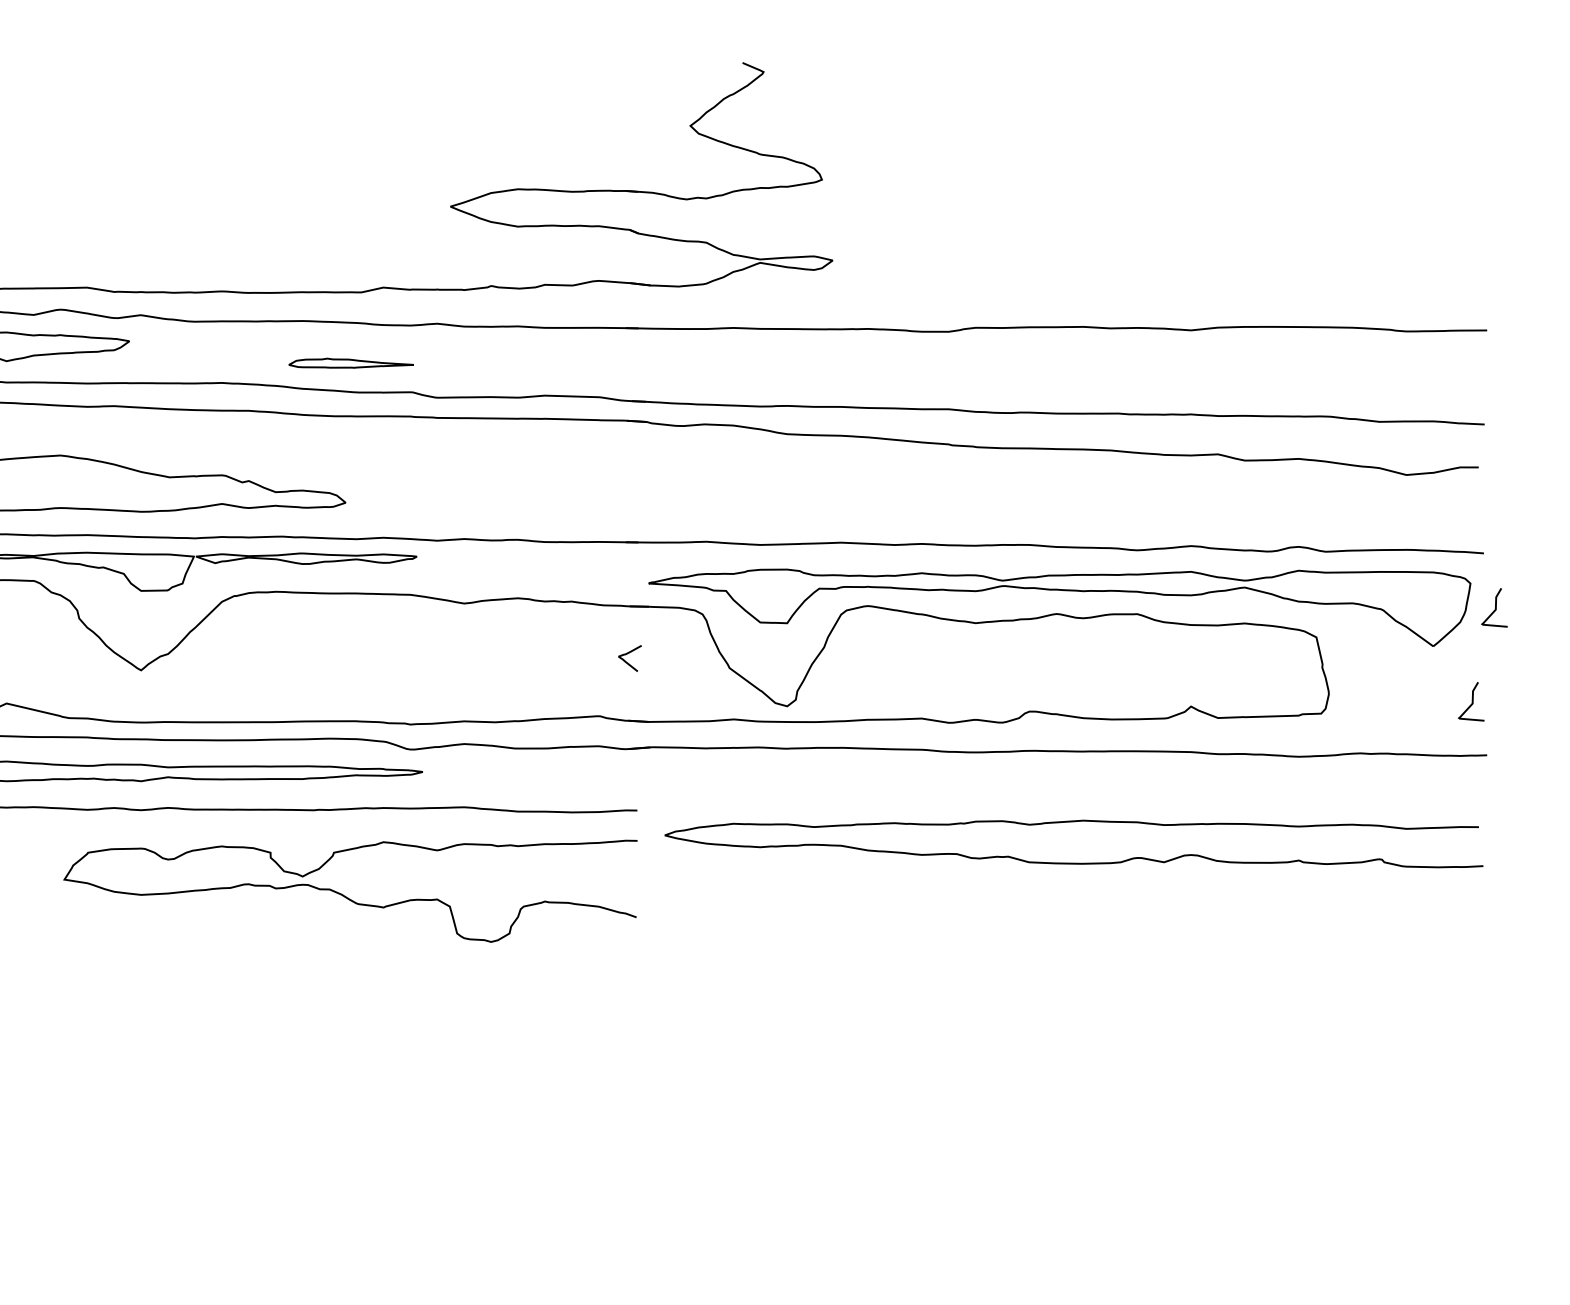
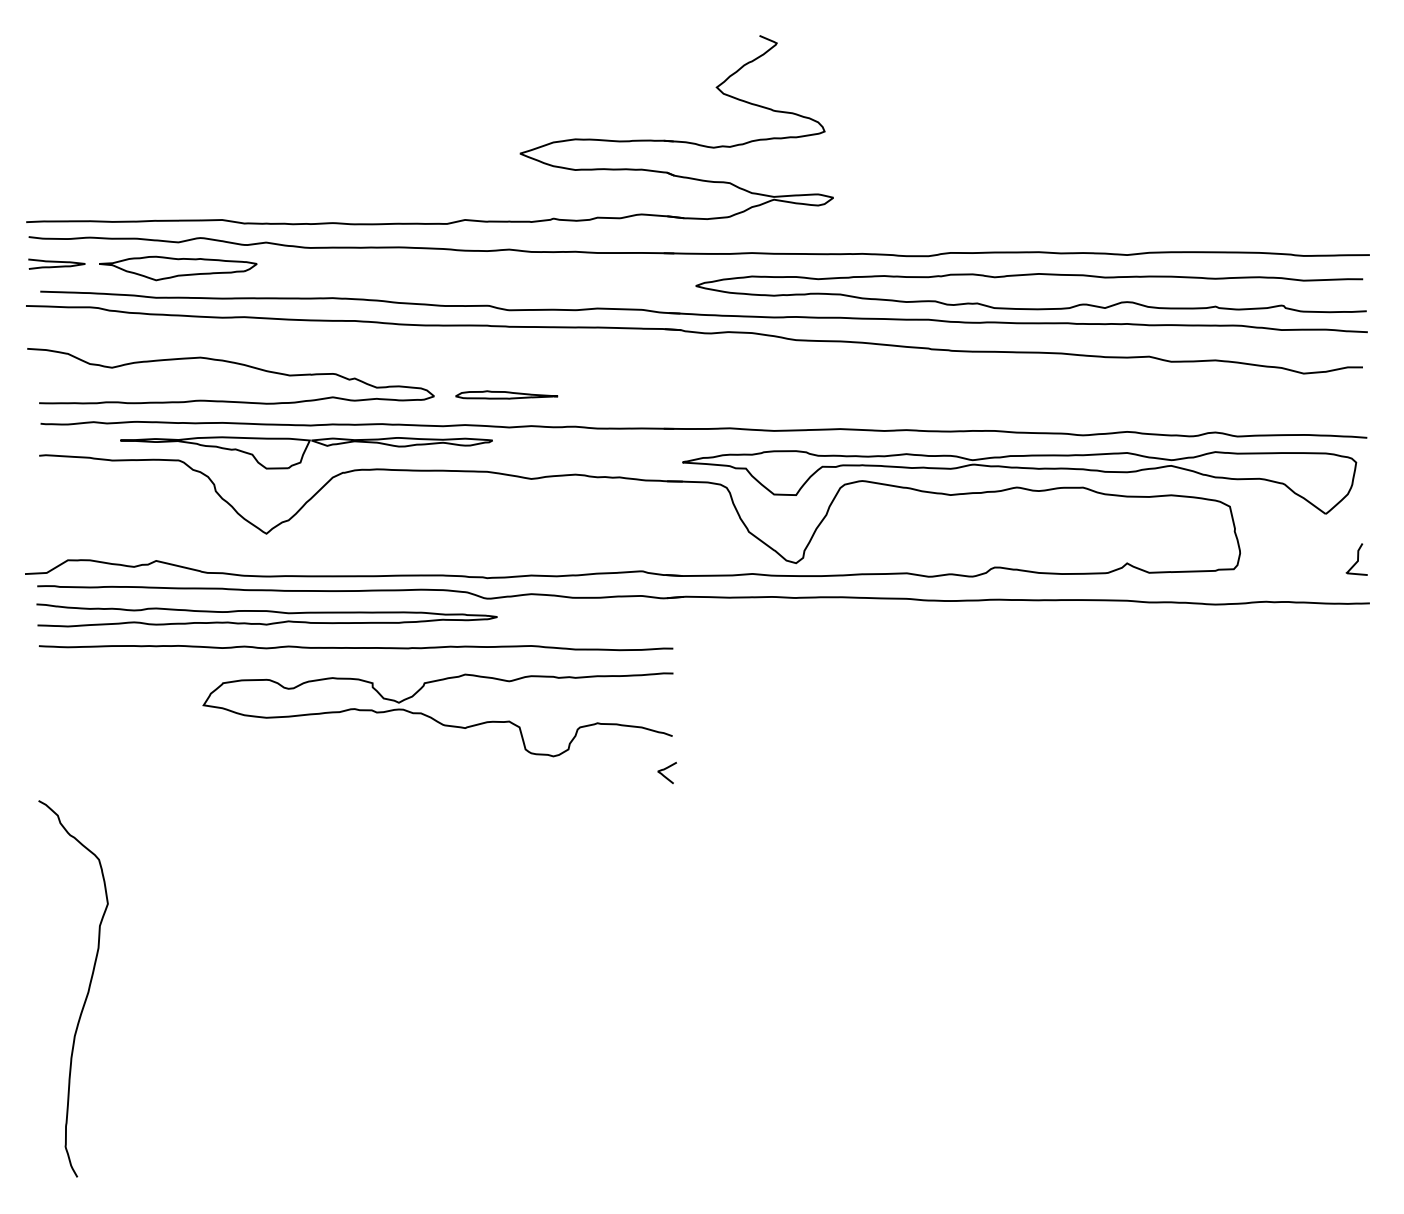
part: (350, 362) -> (506, 394), moved
curve: (1495, 607) -> (1376, 482), removed
curve: (626, 655) -> (664, 770), moved
curve: (1073, 862) -> (1030, 308), moved

